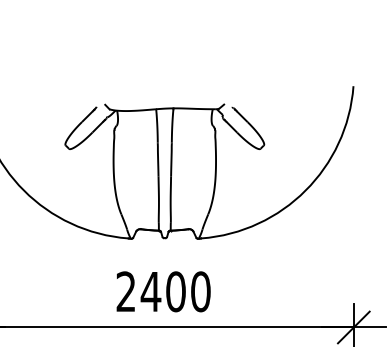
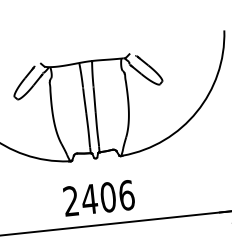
text: (200, 291) -> (126, 195), 2400 -> 2406

